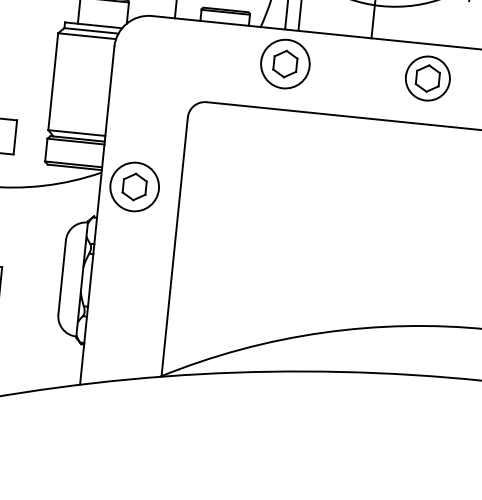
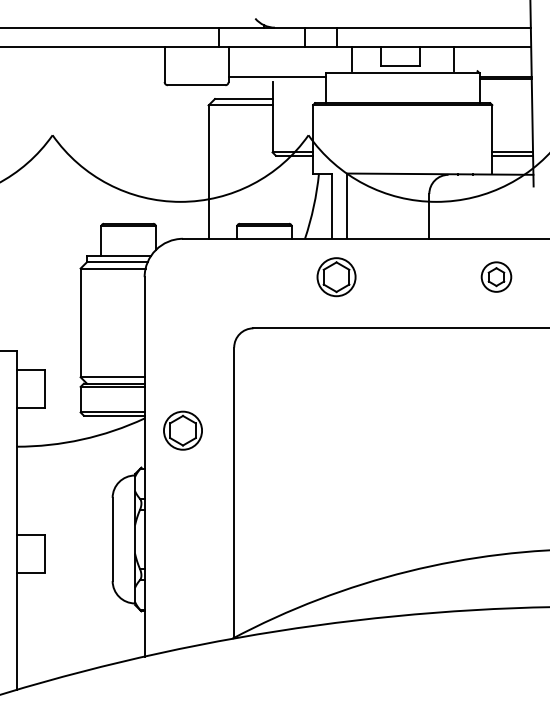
circle: (285, 64) -> (336, 277), size x0.7
part: (427, 77) -> (496, 276), size x0.6
circle: (134, 186) -> (182, 430), size x0.7

